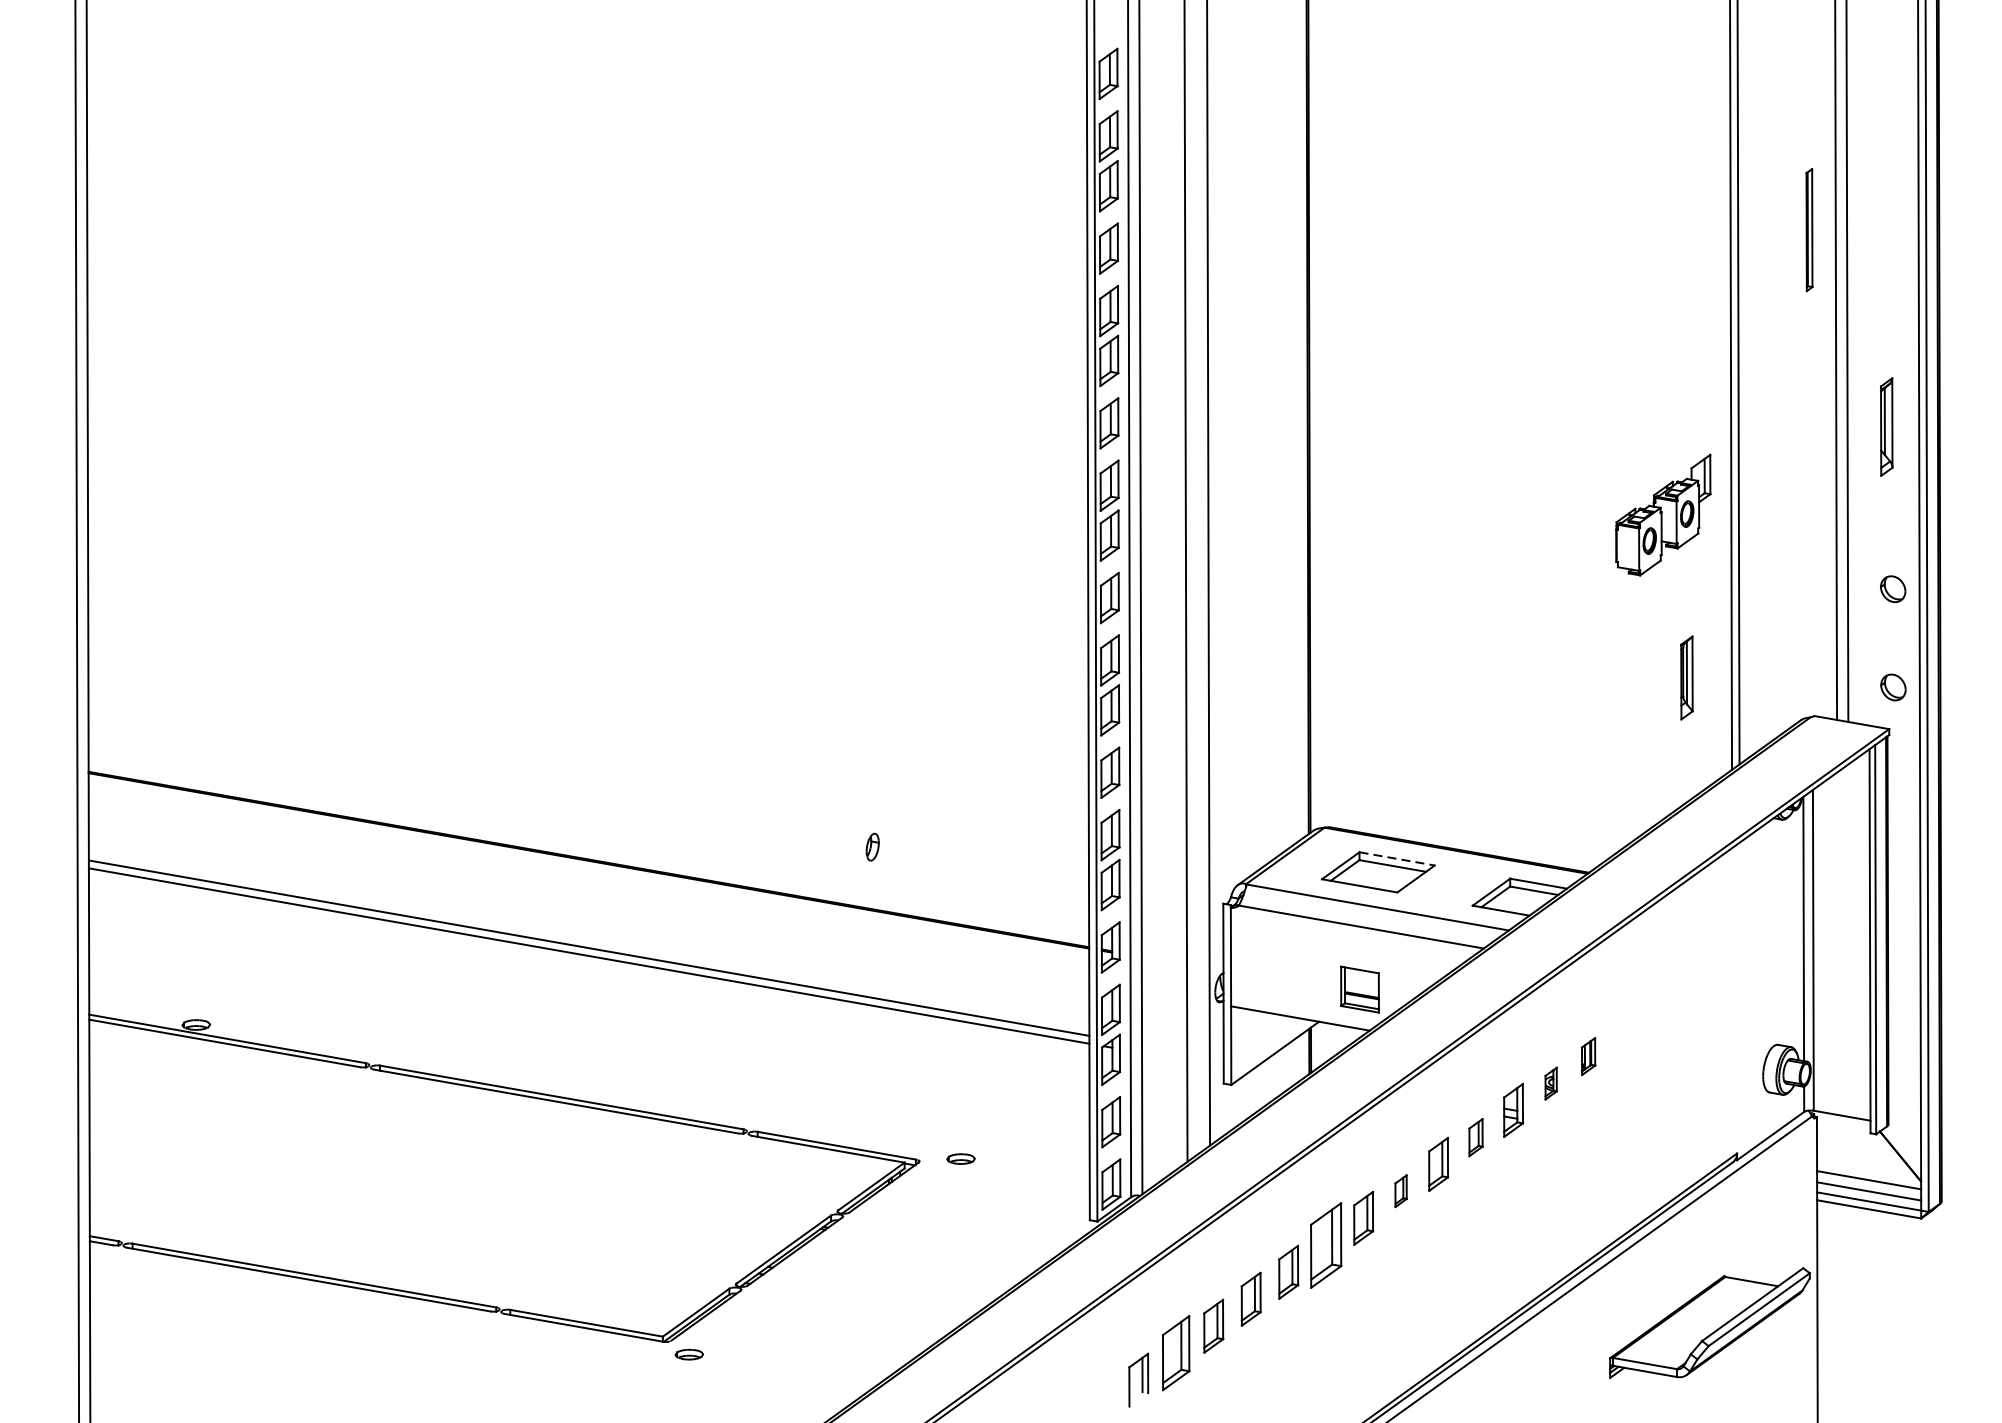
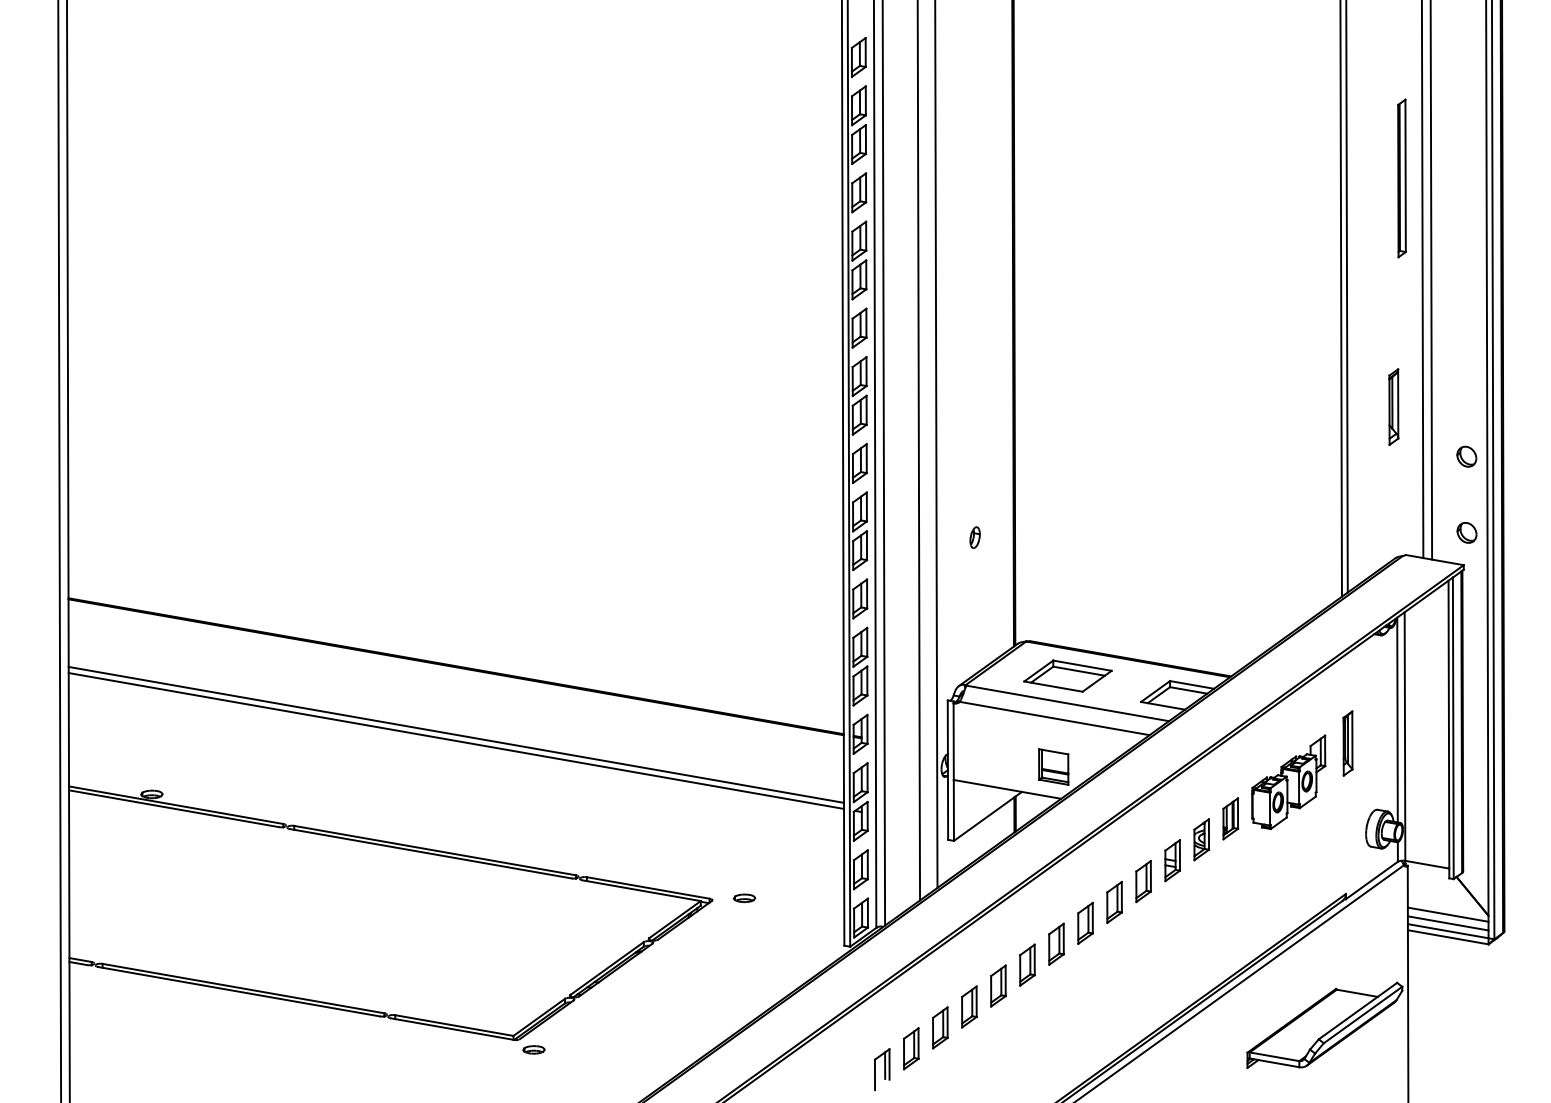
part: (1808, 230) -> (1401, 178), size x1.67
part: (1886, 426) -> (1393, 406), moved
part: (1663, 515) -> (1288, 782), moved
part: (1686, 677) -> (1347, 743), moved
part: (871, 847) -> (974, 537), moved
line: (1397, 858) -> (1082, 665), dashed -> solid
part: (1588, 1056) -> (1230, 818), size x1.43
part: (1550, 1083) -> (1201, 839), size x1.67
part: (1475, 1137) -> (1143, 881), size x1.43
part: (1401, 1190) -> (1085, 922), size x1.67
part: (1326, 1244) -> (1027, 964), size x0.62
part: (1176, 1352) -> (911, 1048), size x0.71

